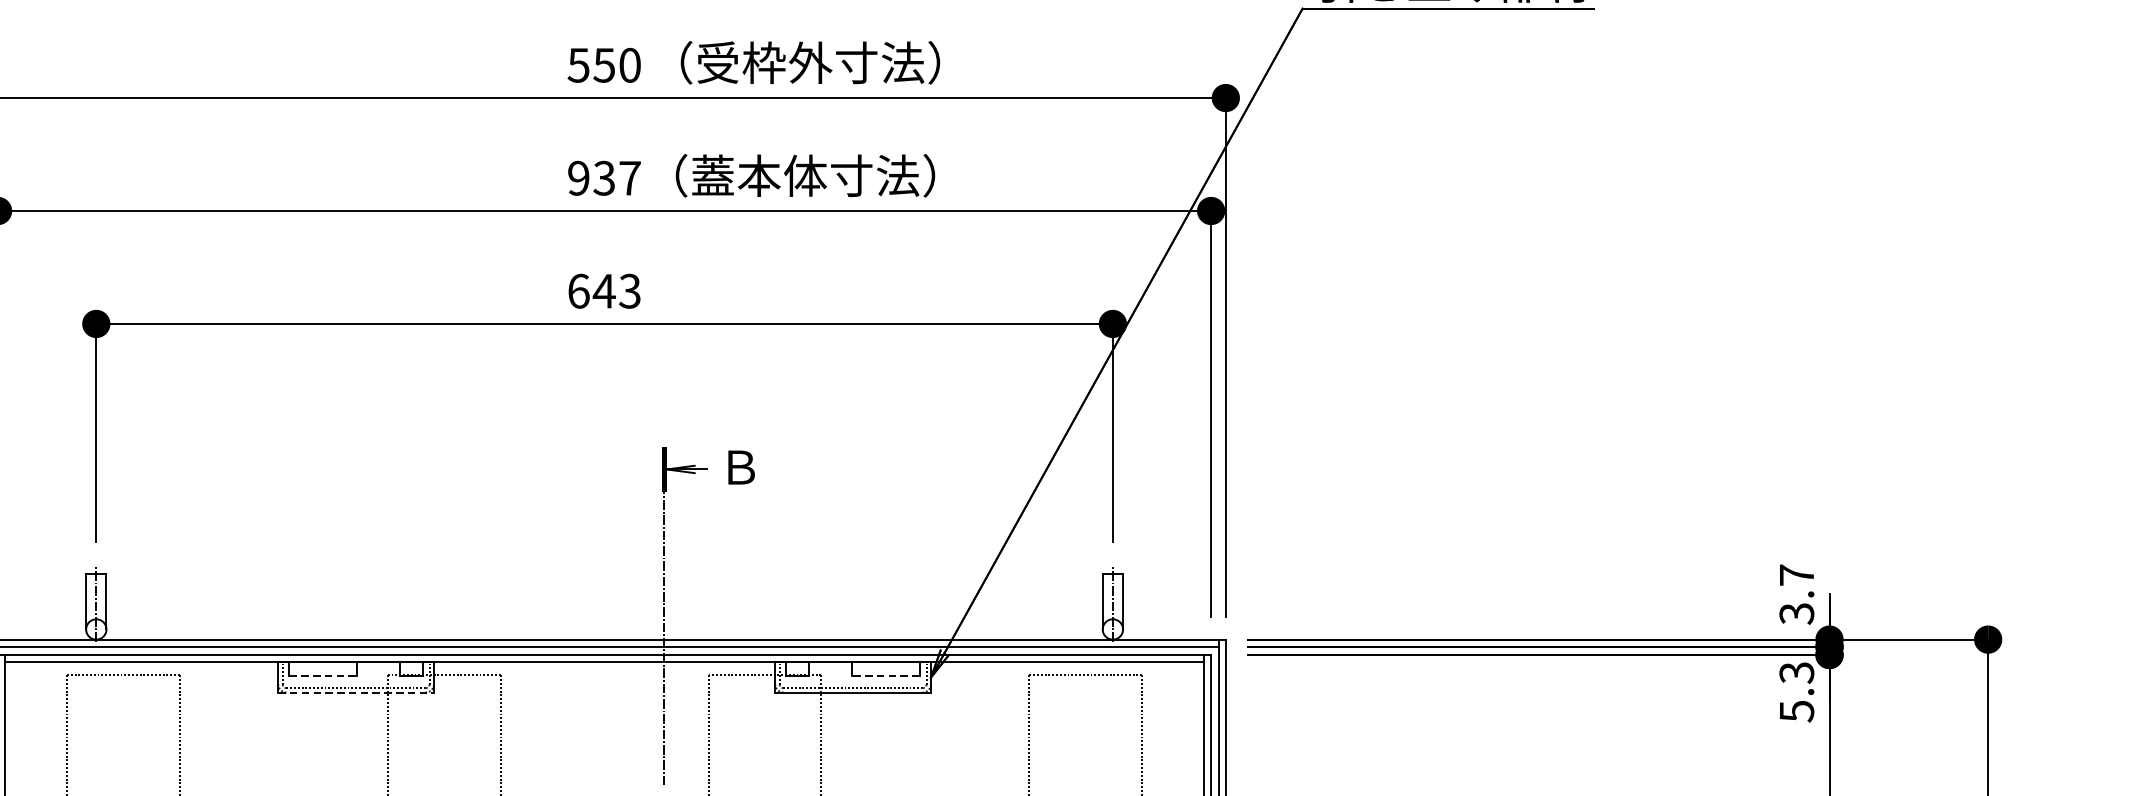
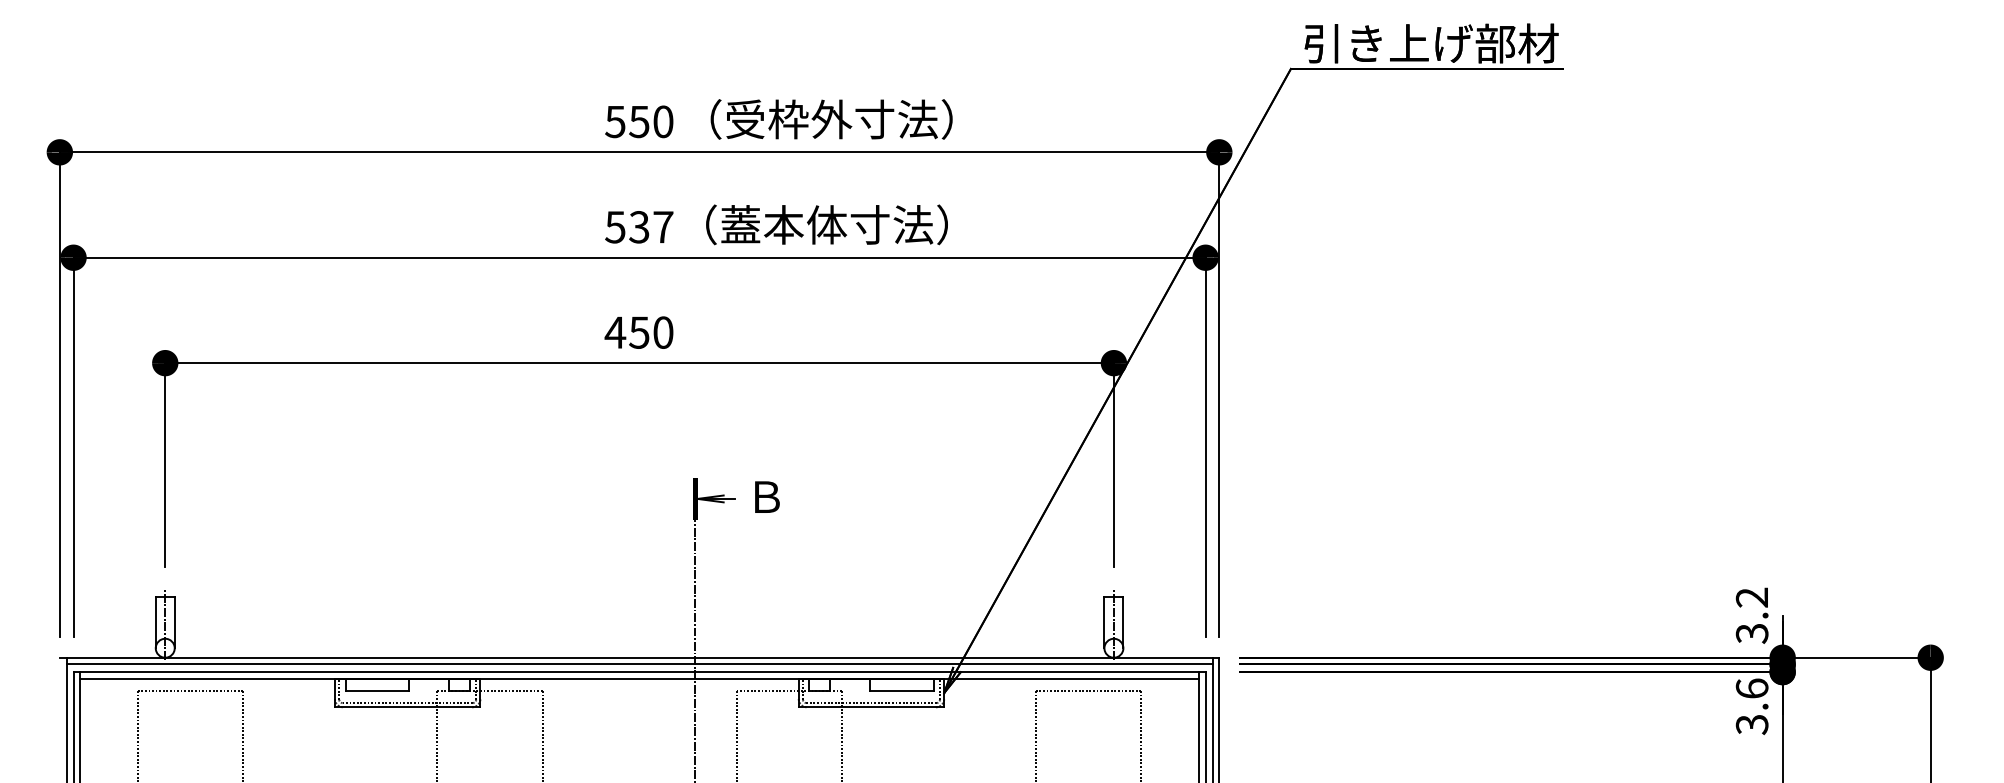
text: (578, 178) -> (615, 227), 937 -> 537
text: (603, 291) -> (638, 332), 643 -> 450
text: (1796, 575) -> (1751, 597), 3.7 -> 3.2
line: (323, 675) -> (377, 691), dashed -> solid
line: (886, 675) -> (902, 691), dashed -> solid
text: (1796, 691) -> (1751, 706), 5.3 -> 3.6
line: (355, 692) -> (407, 707), dashed -> solid

